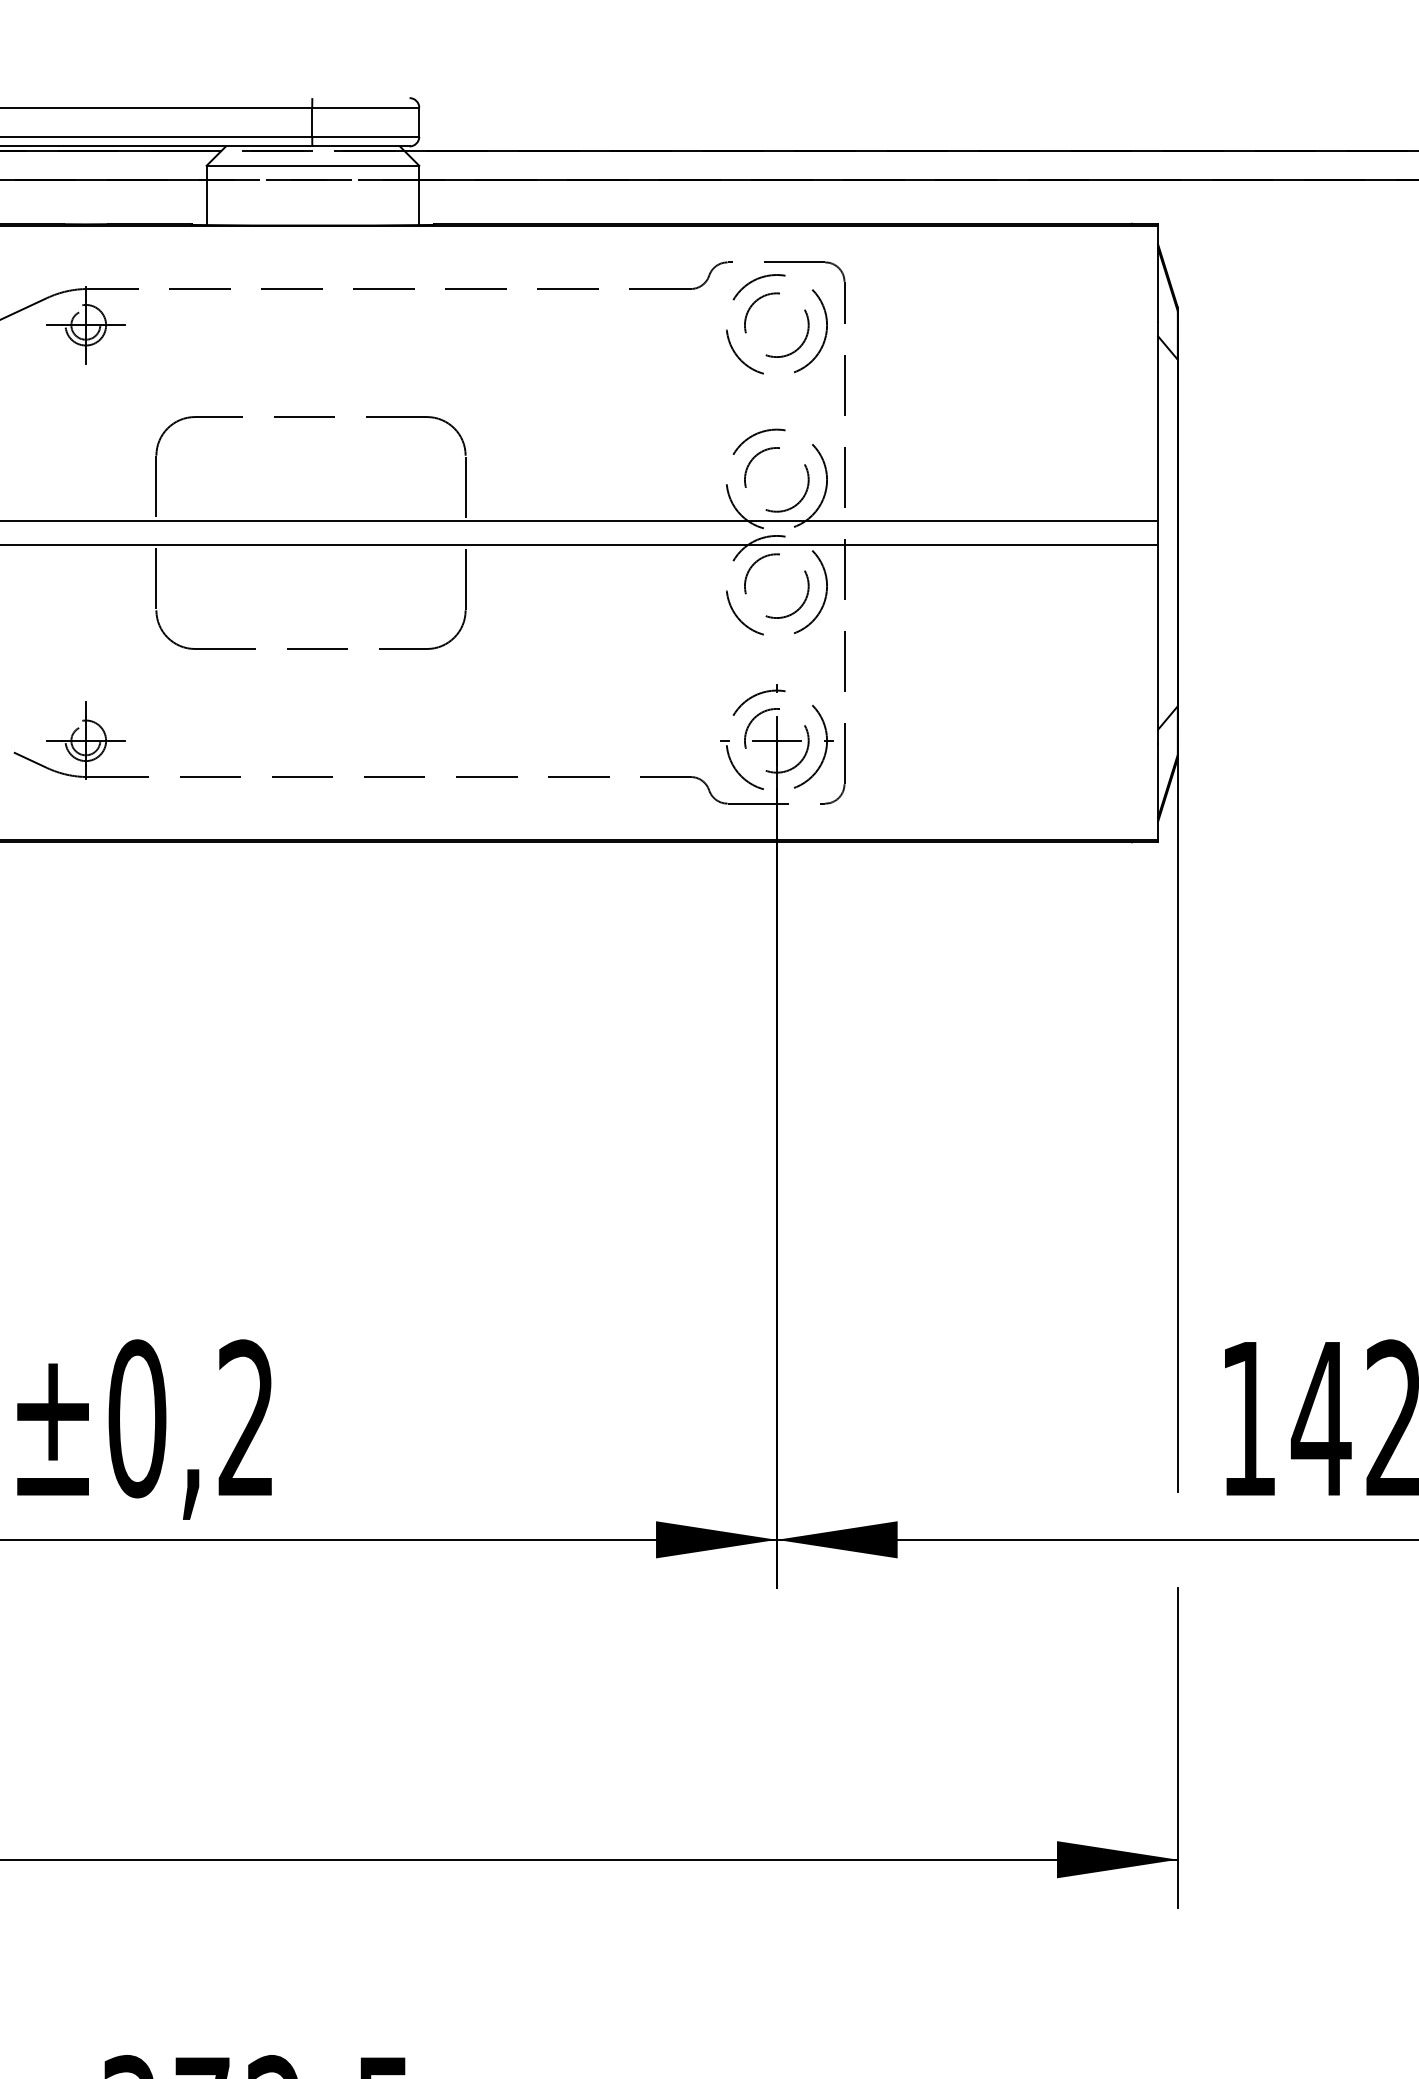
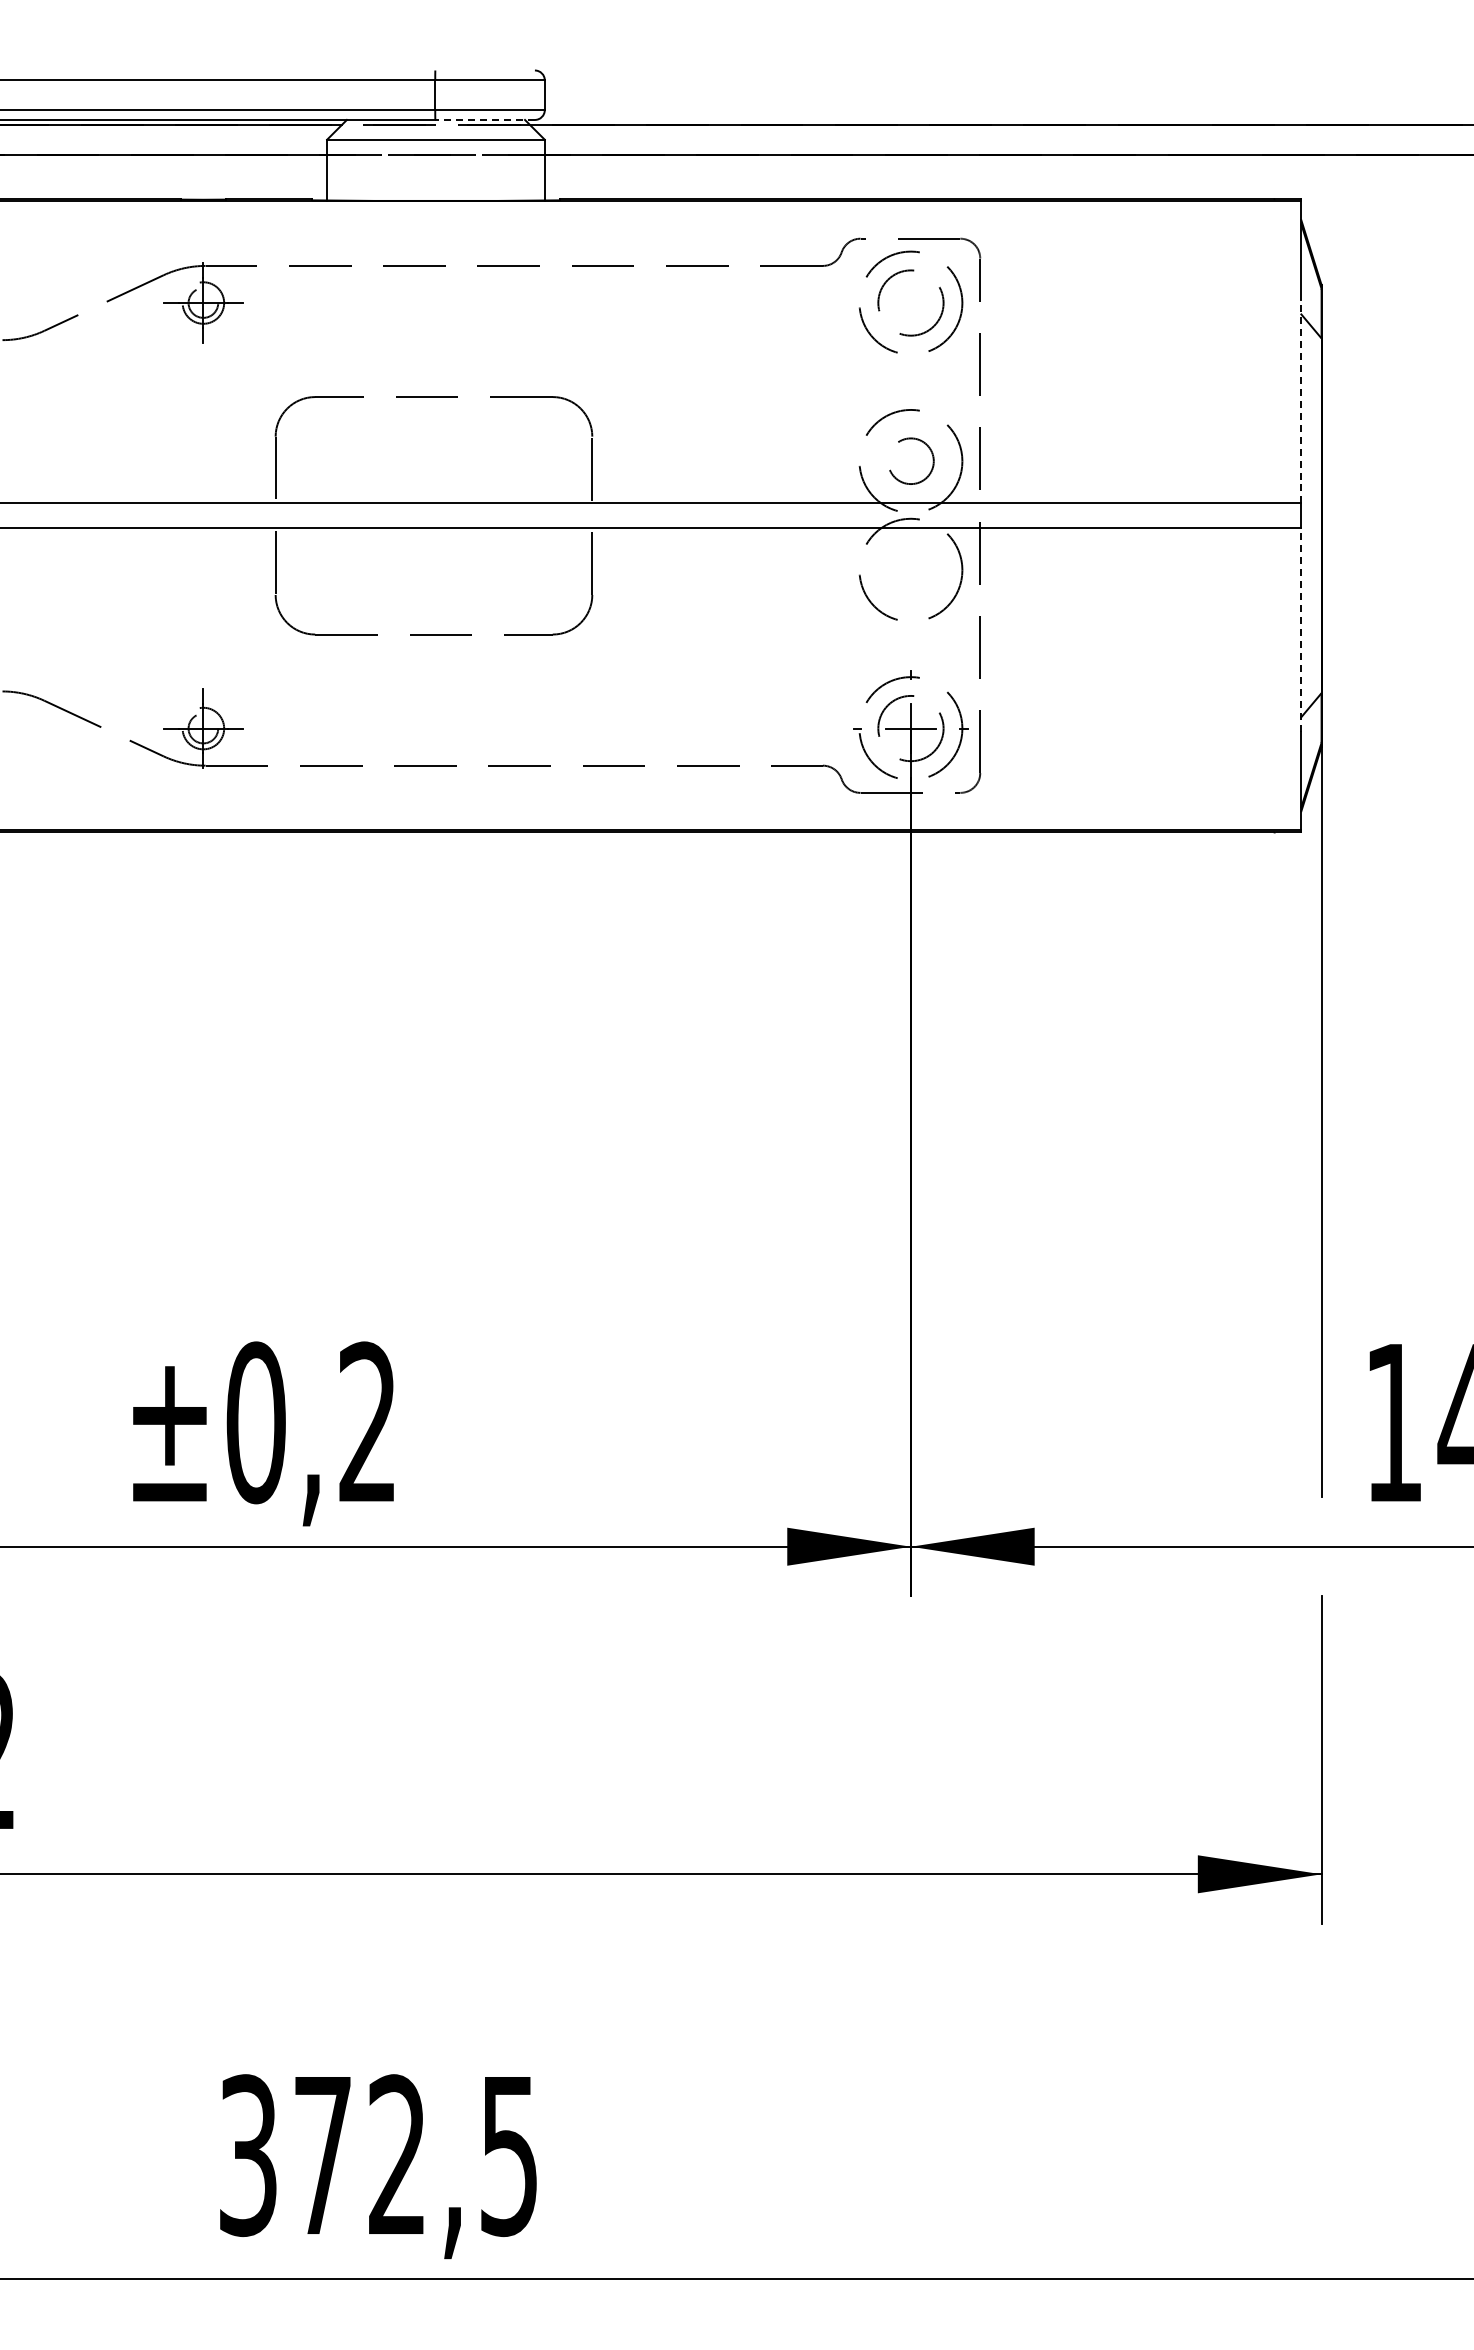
line: (361, 145) -> (485, 119), solid -> dashed
line: (1158, 421) -> (1301, 401), solid -> dashed
circle: (776, 479) -> (910, 460), size x0.7
circle: (776, 585) -> (910, 569), removed
line: (1158, 644) -> (1301, 629), solid -> dashed

